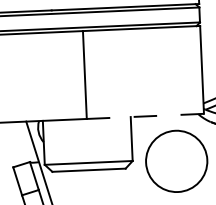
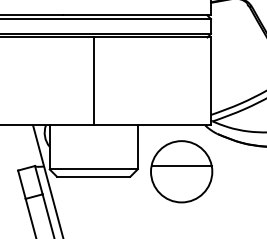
line: (145, 116) -> (152, 125), dashed -> solid
line: (176, 156) -> (181, 166), added

